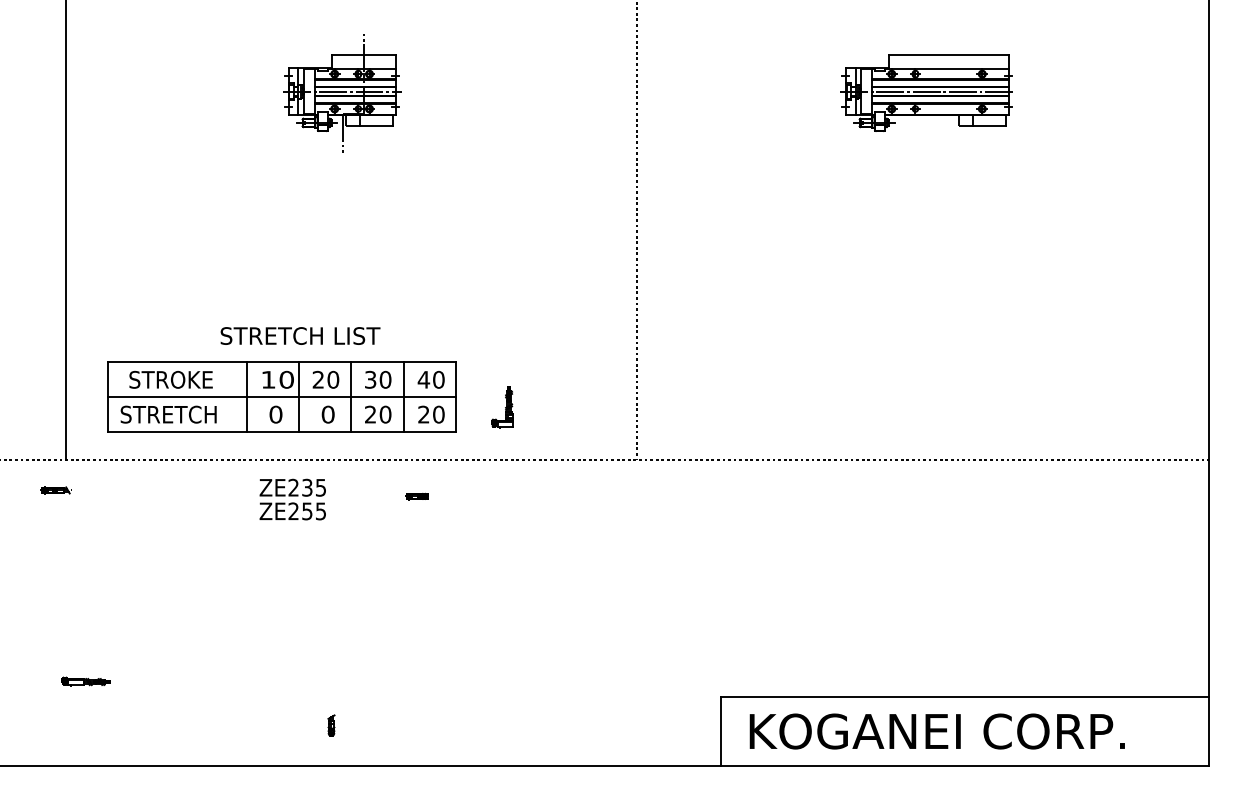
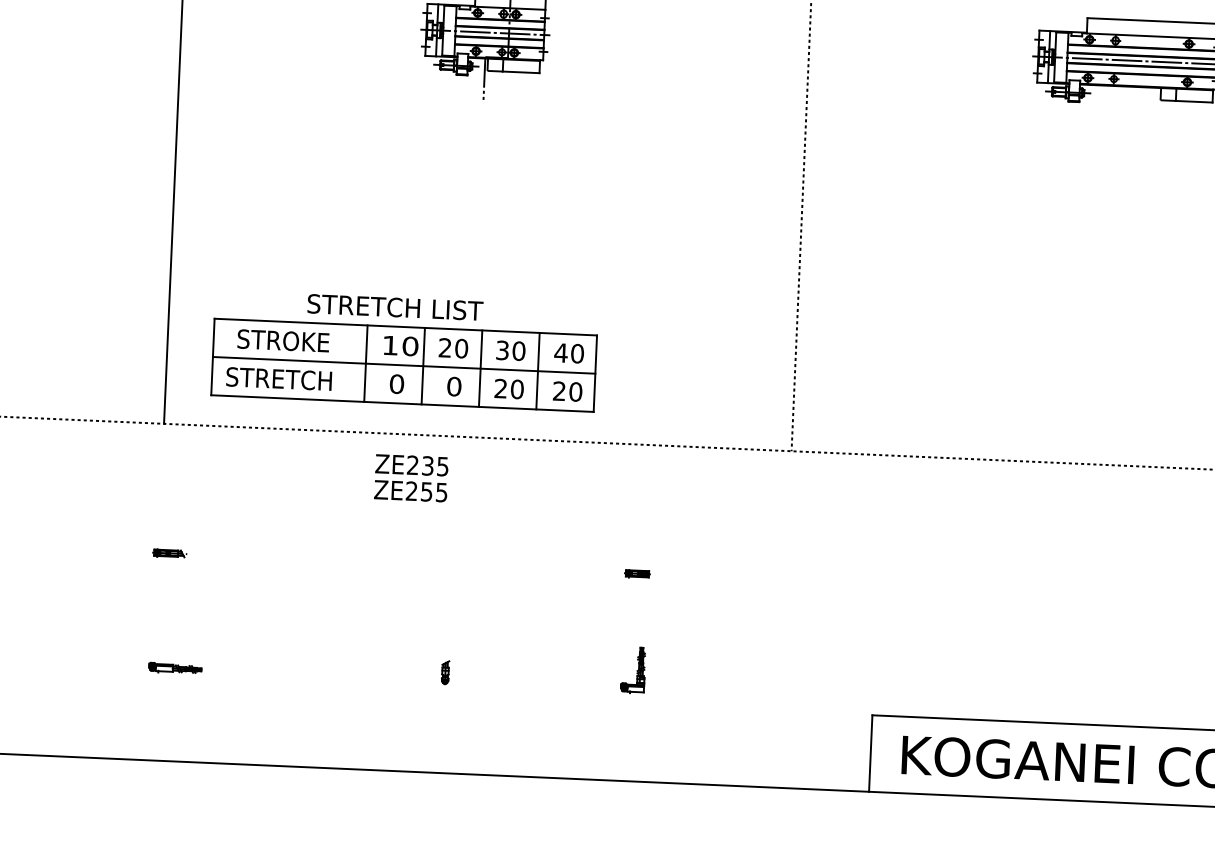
text: (300, 335) -> (395, 306), moved
part: (502, 407) -> (633, 670), moved
part: (55, 490) -> (168, 553), moved
part: (416, 496) -> (636, 573), moved
part: (331, 725) -> (445, 672), moved

